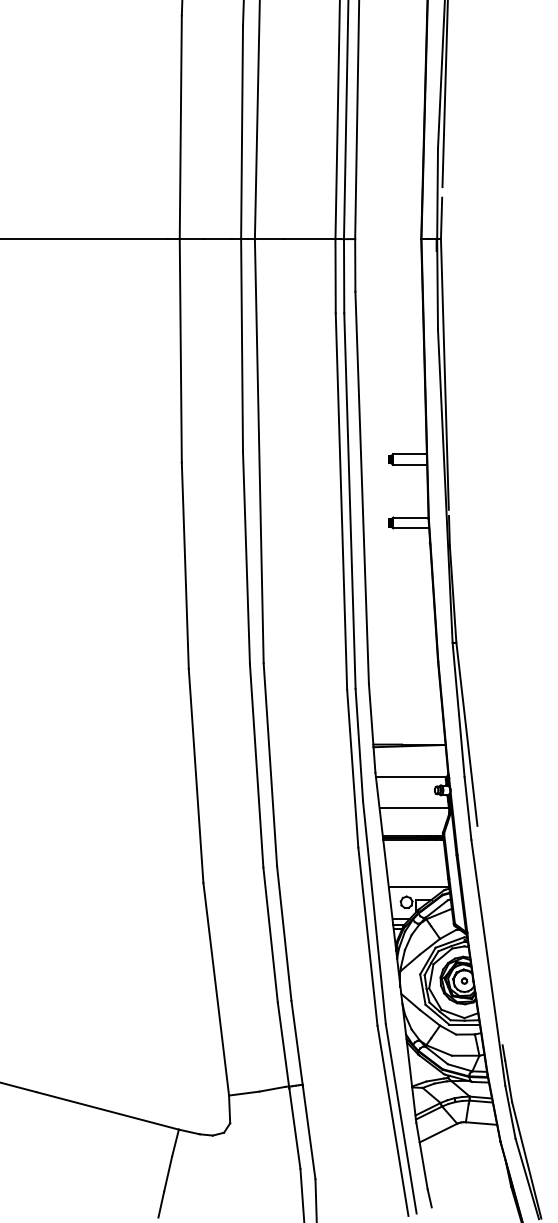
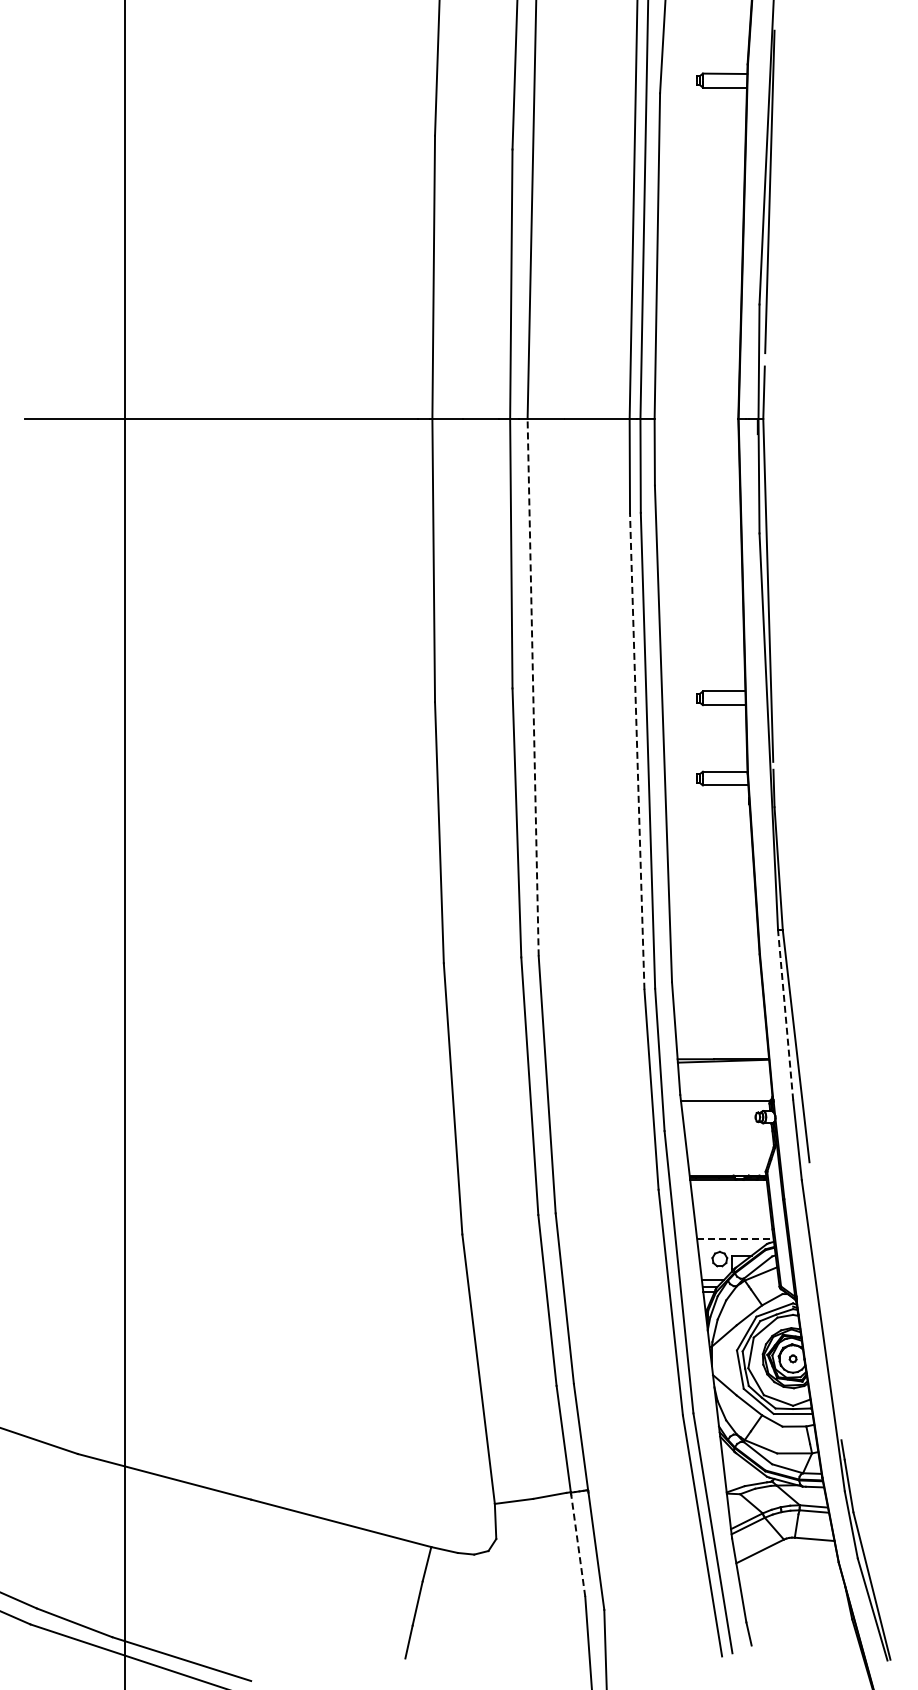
line: (259, 451) -> (533, 687), solid -> dashed
line: (341, 500) -> (637, 750), solid -> dashed
line: (458, 710) -> (785, 1015), solid -> dashed
line: (414, 807) -> (729, 1139), removed
line: (419, 886) -> (735, 1239), solid -> dashed
line: (295, 1128) -> (578, 1545), solid -> dashed

